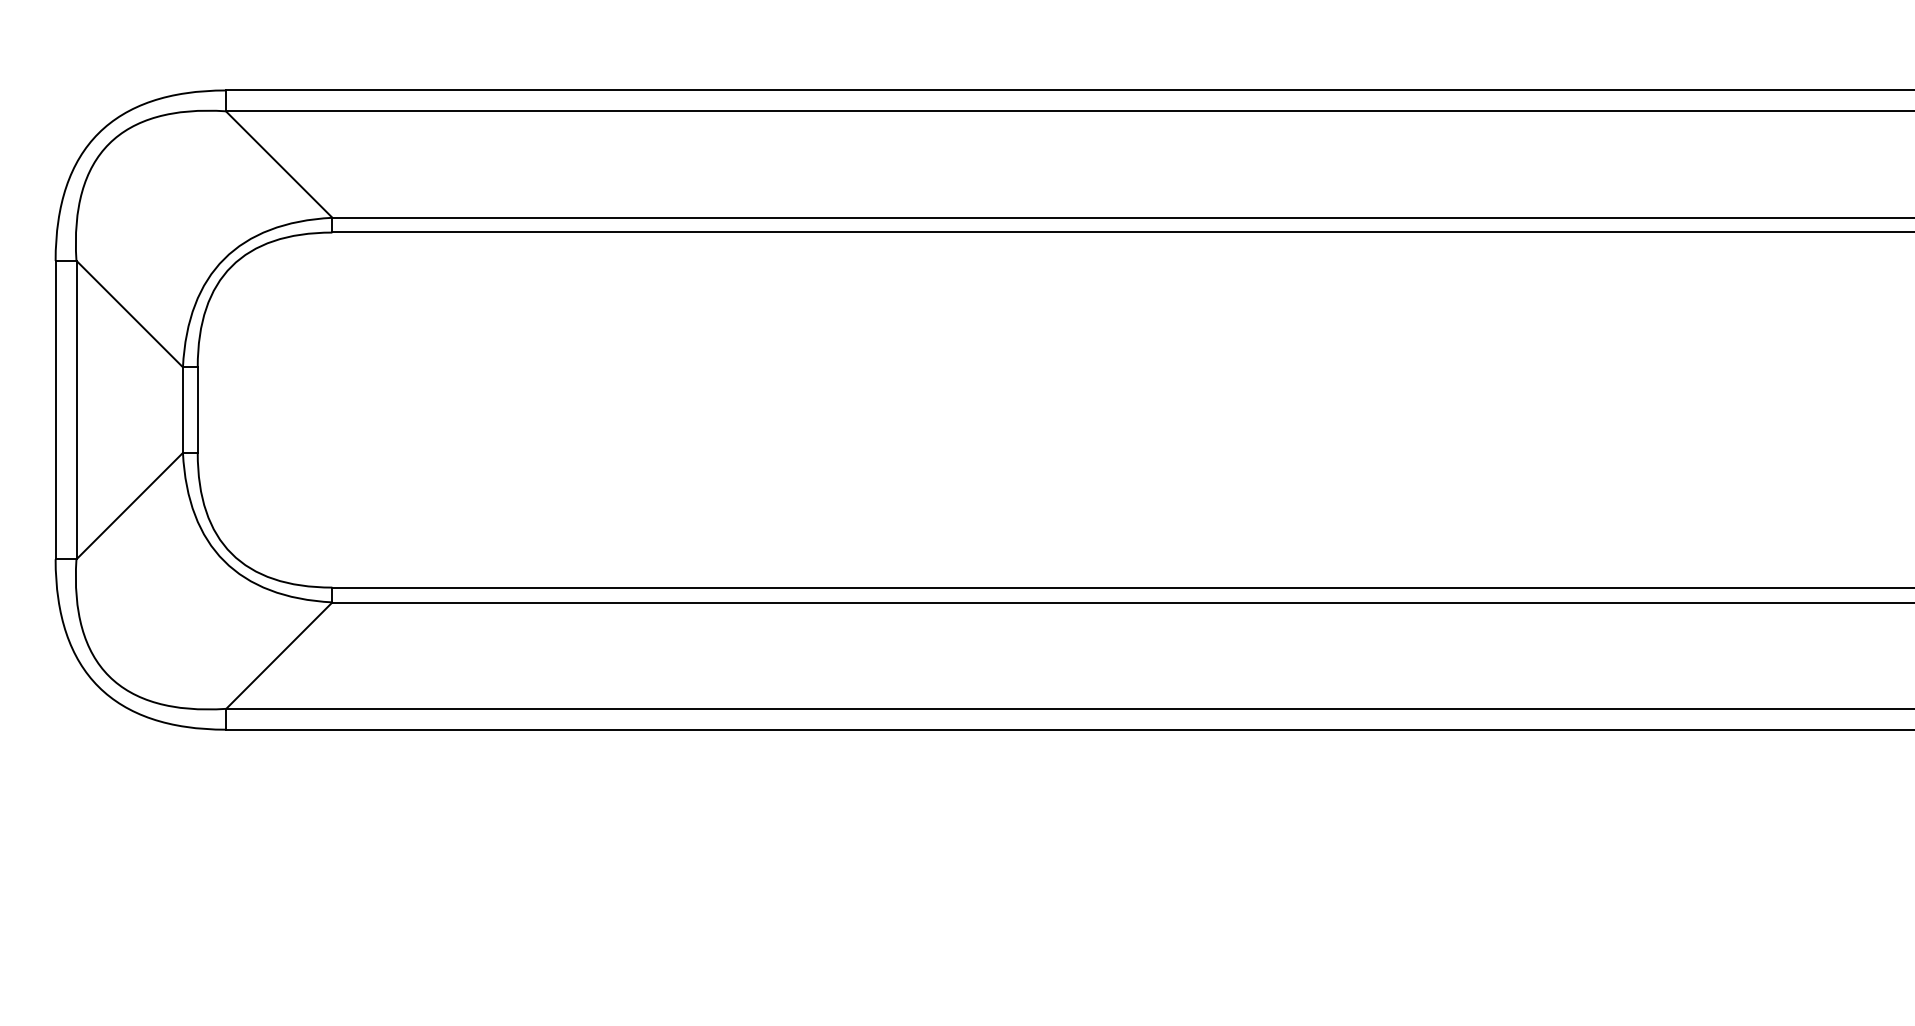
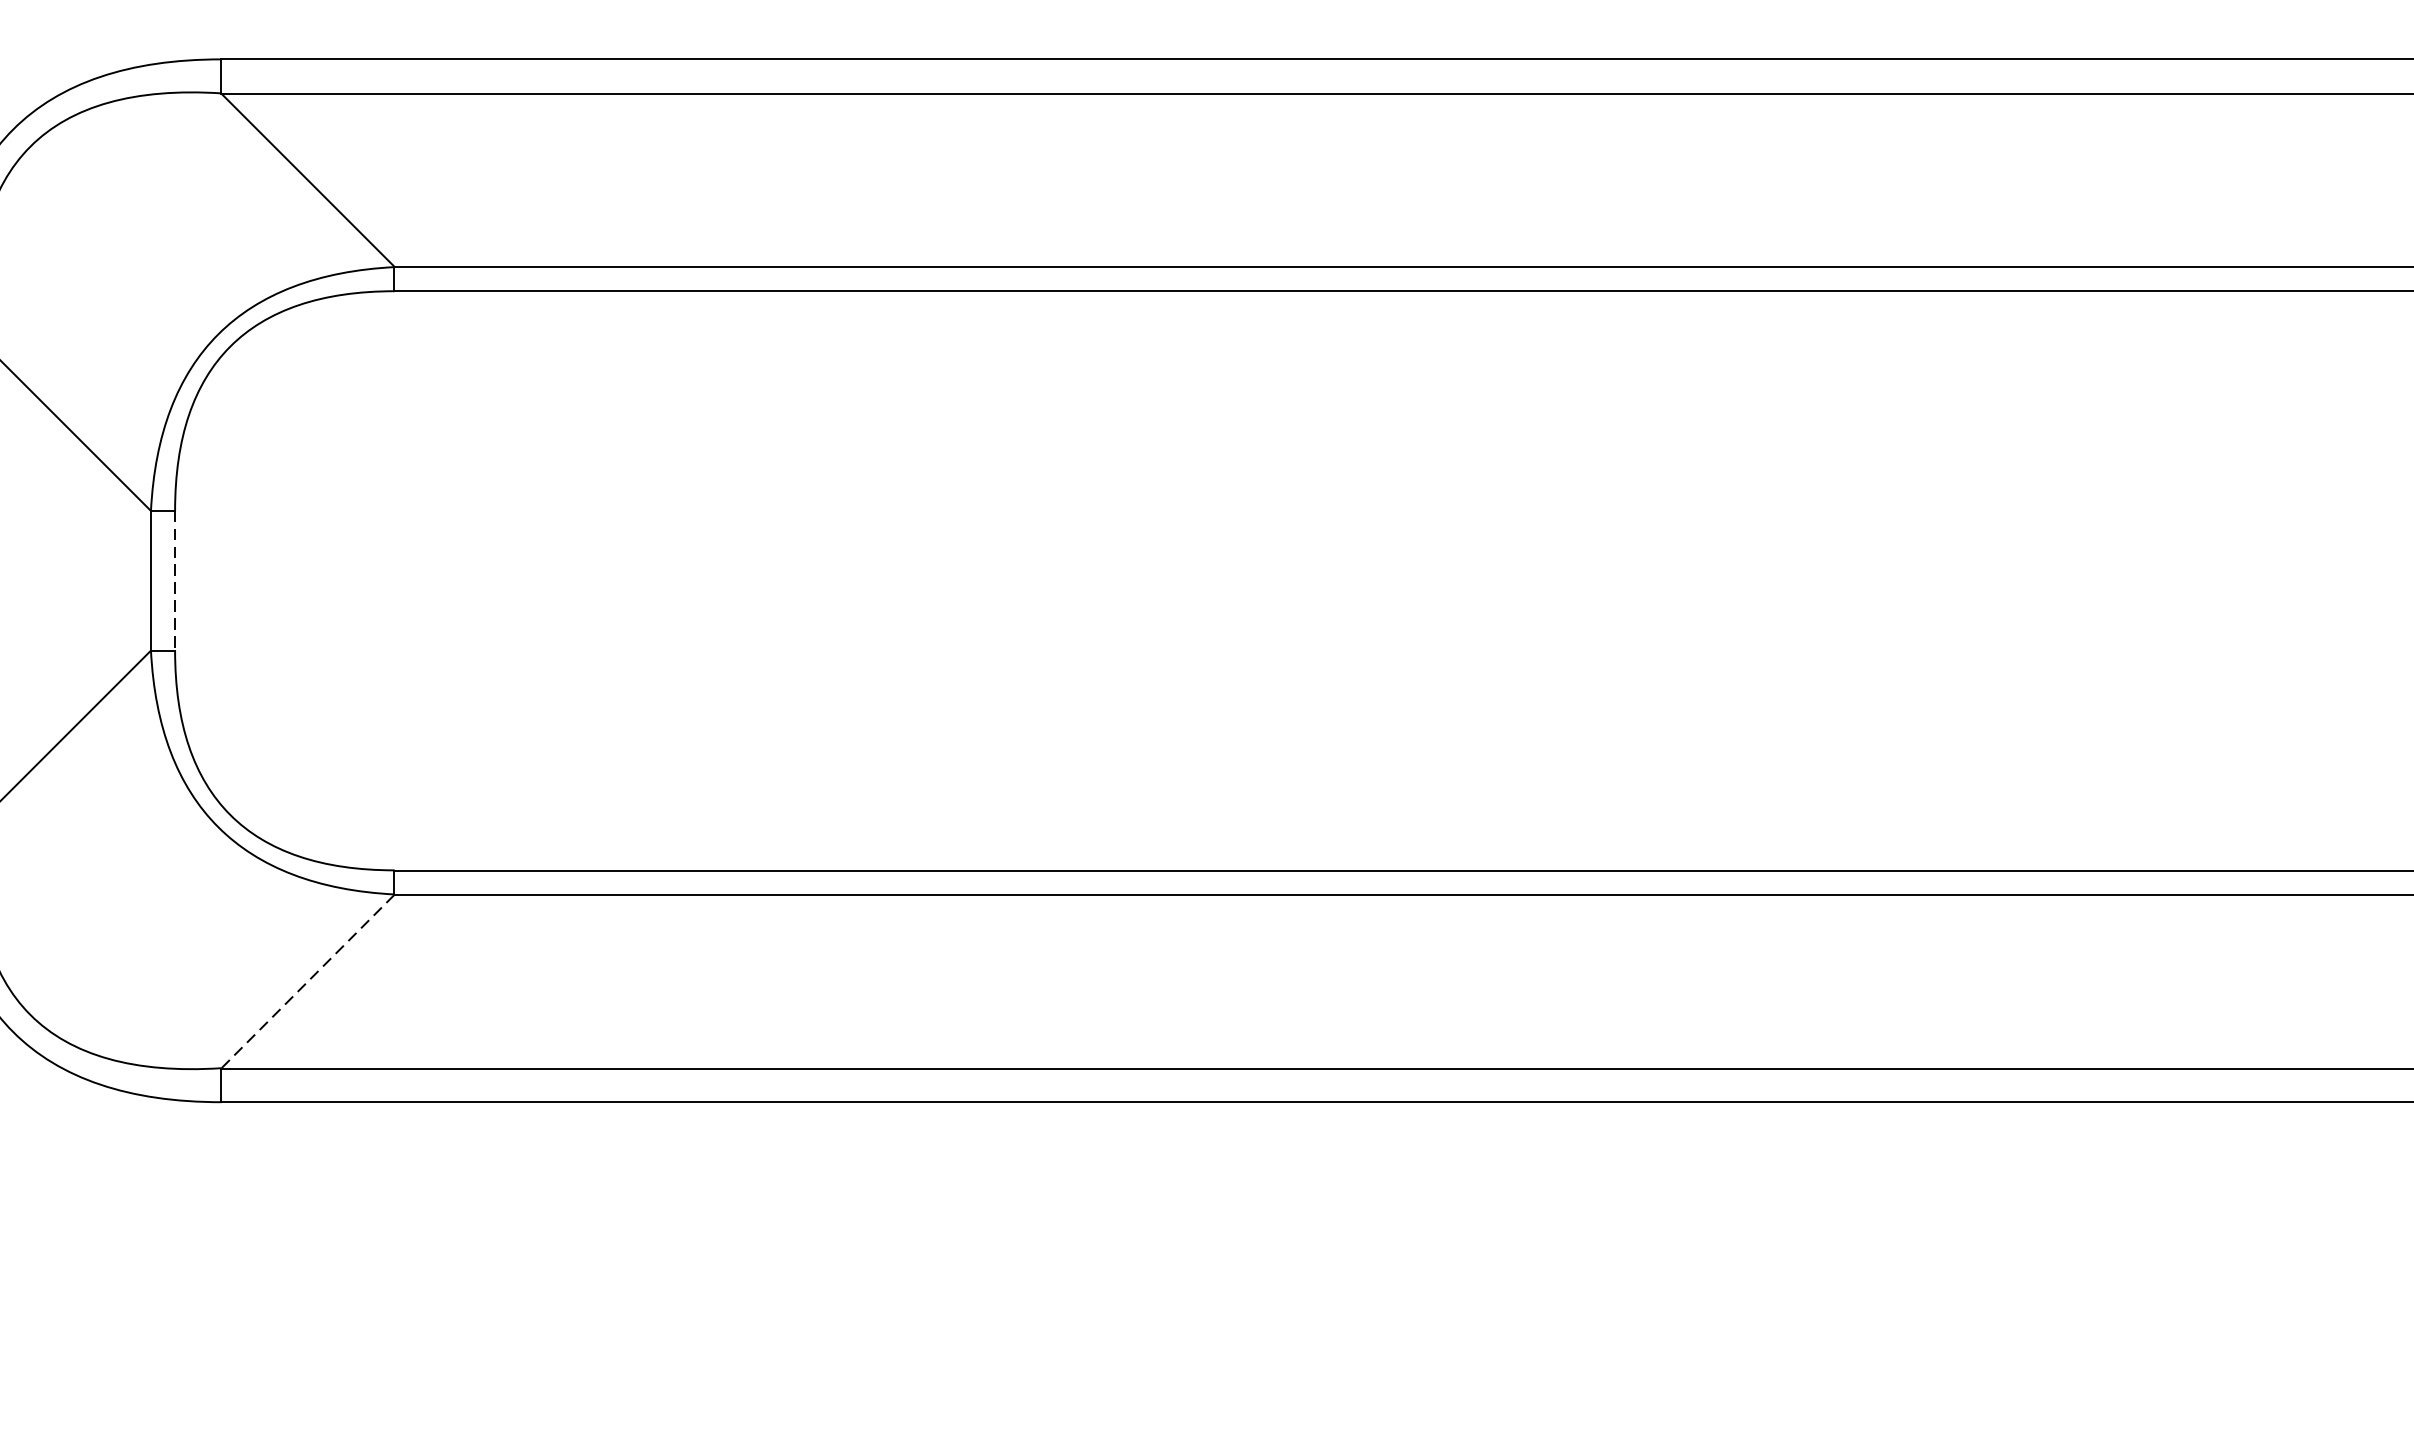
line: (197, 410) -> (174, 581), solid -> dashed
line: (278, 656) -> (306, 982), solid -> dashed

